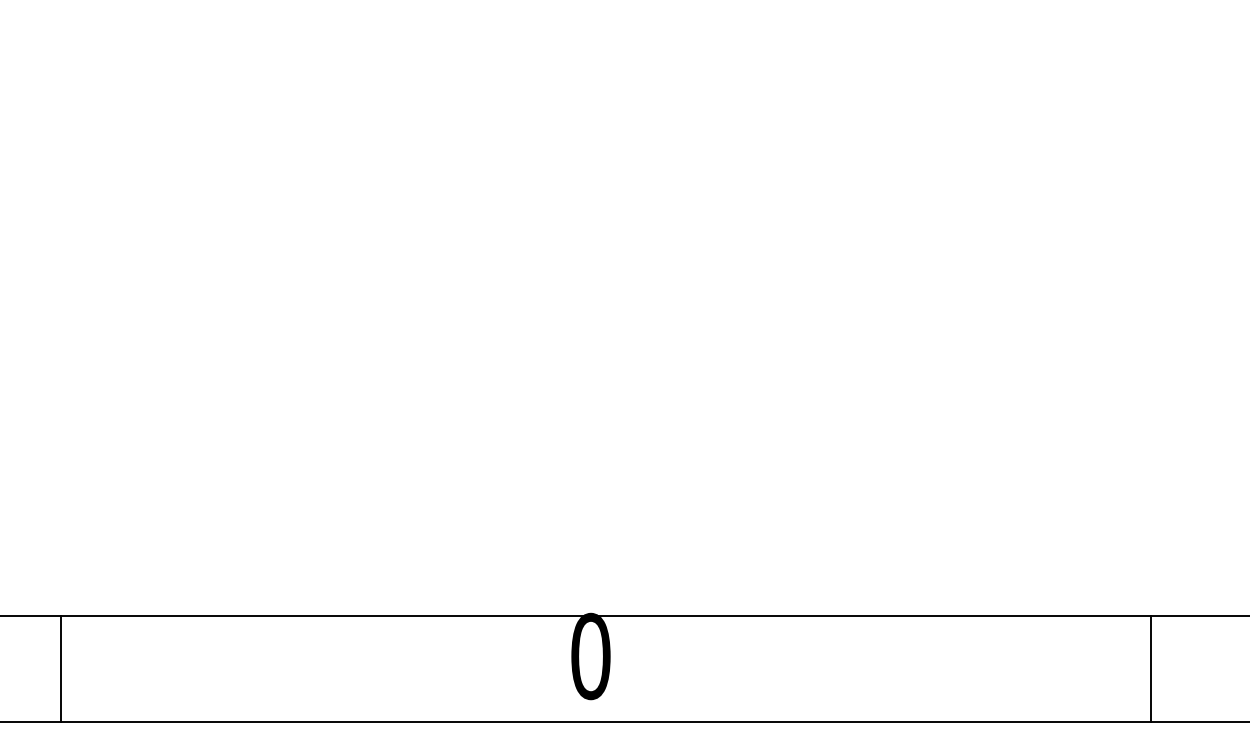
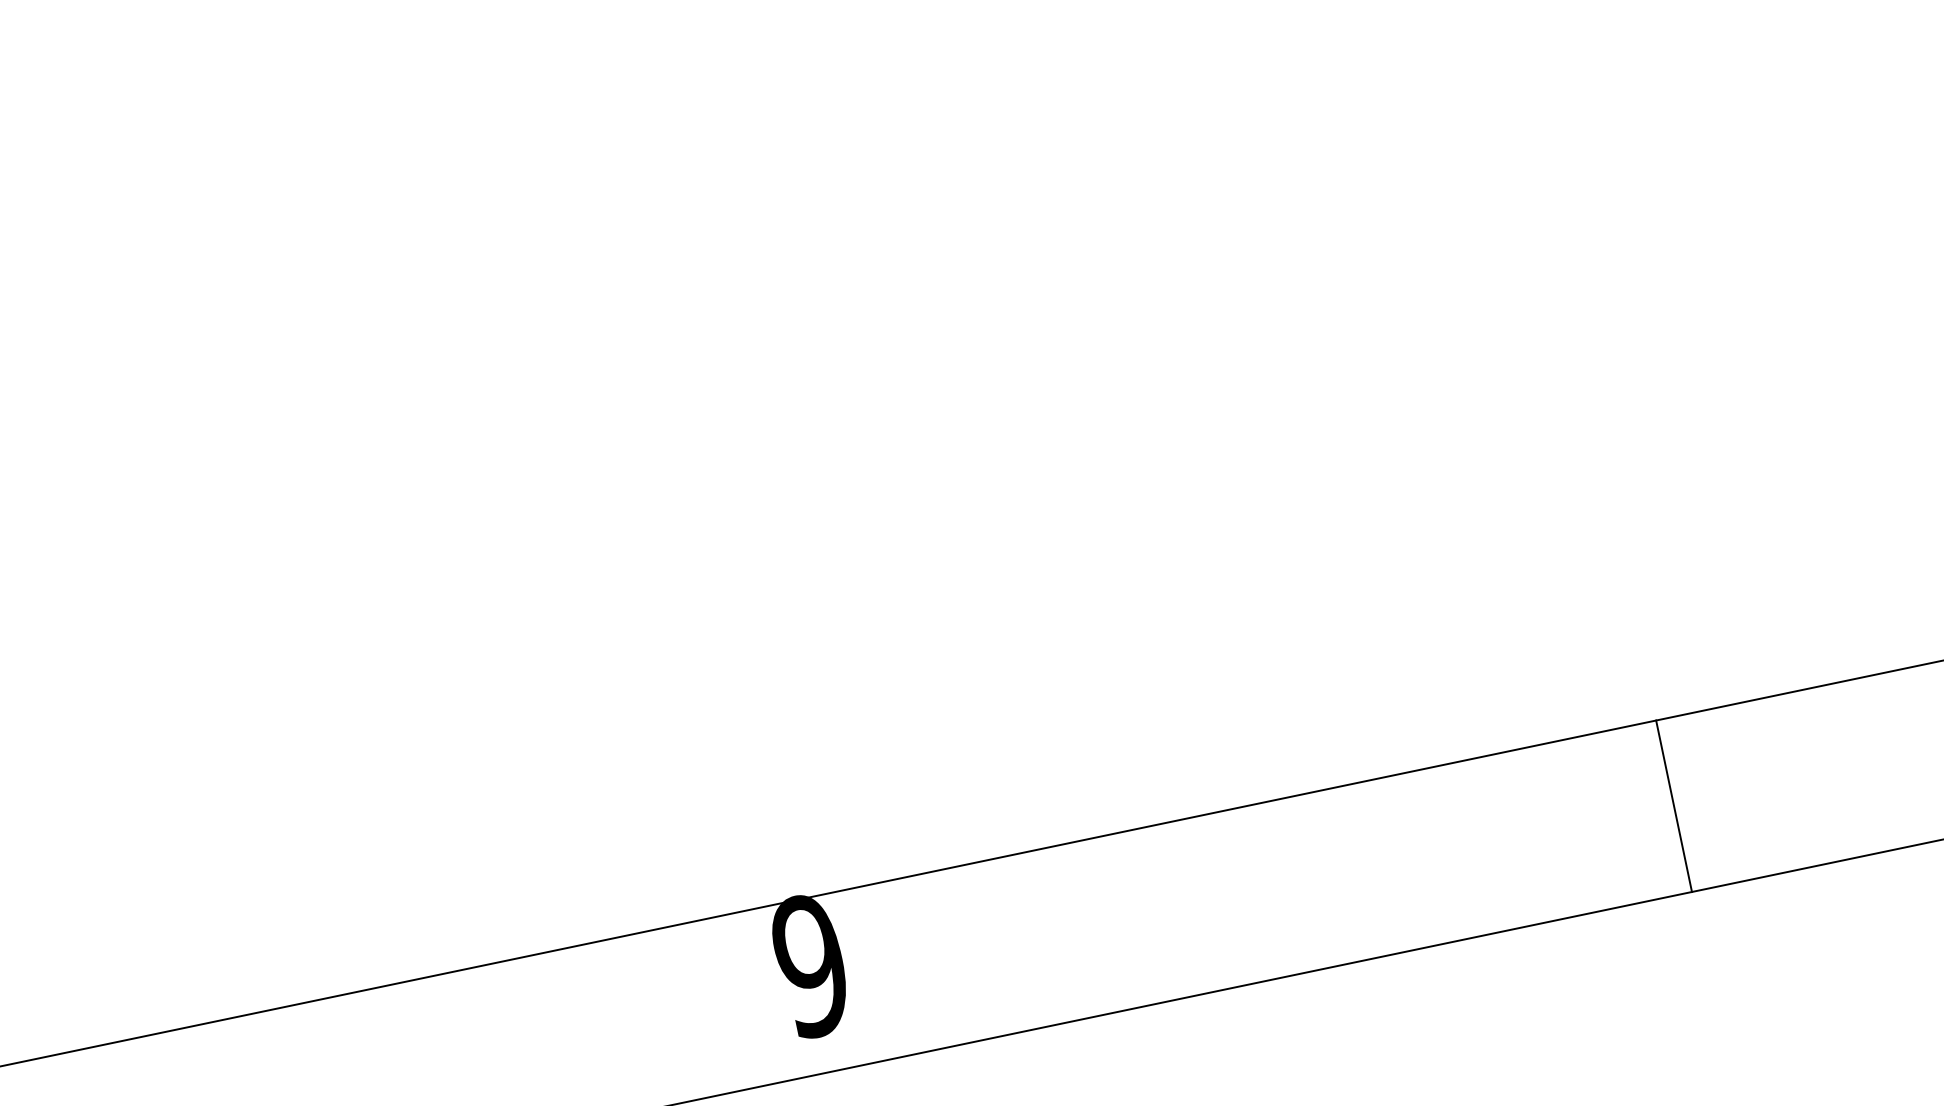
text: (590, 656) -> (810, 966), 0 -> 9
line: (1150, 668) -> (1673, 805), moved

